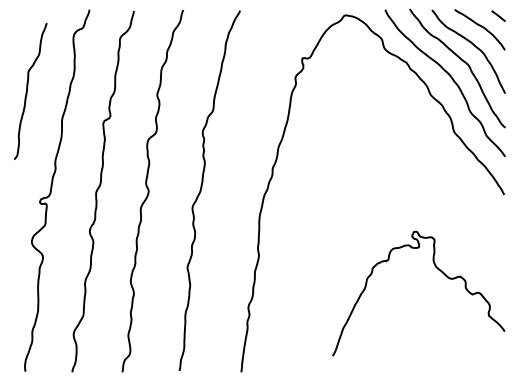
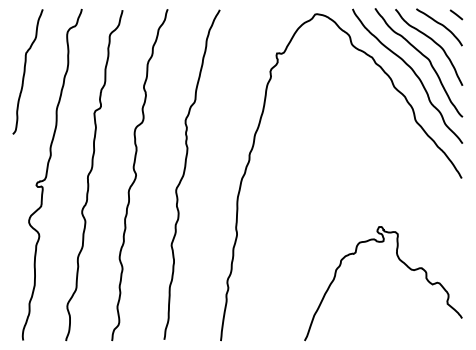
curve: (27, 91) -> (25, 71), moved
curve: (438, 270) -> (401, 262), moved

